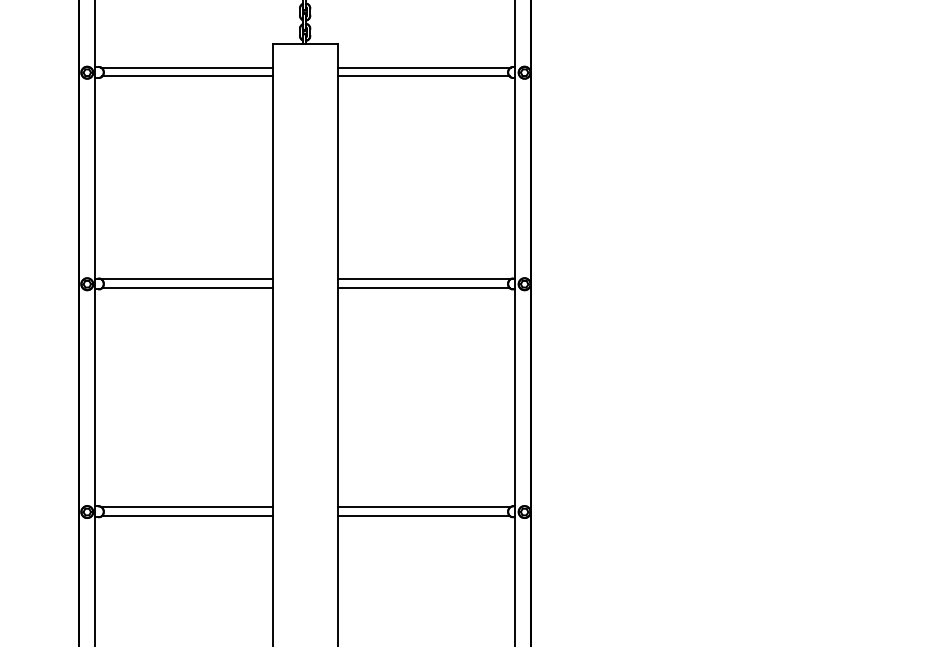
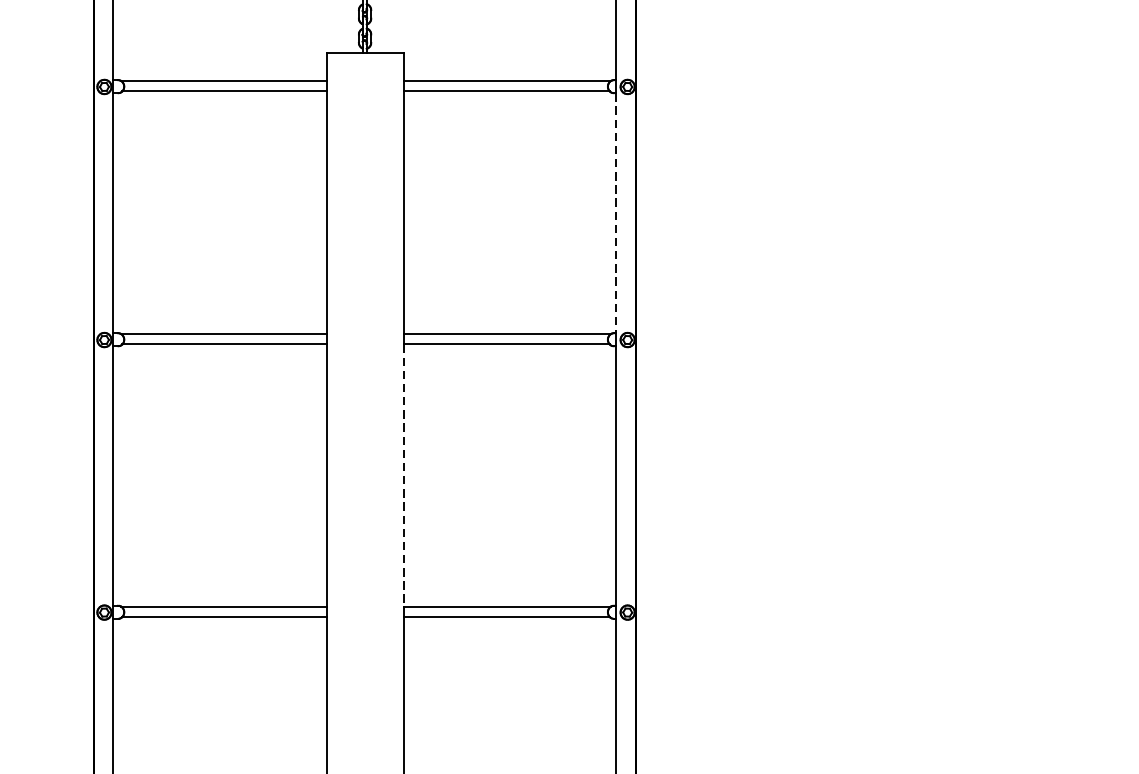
line: (515, 178) -> (616, 213), solid -> dashed
line: (337, 397) -> (403, 475), solid -> dashed

